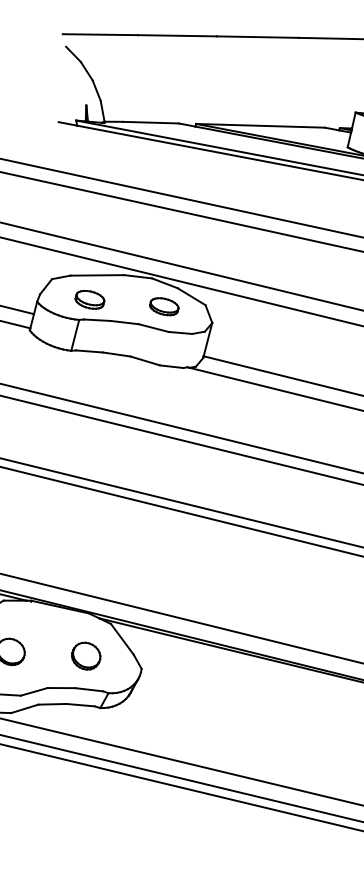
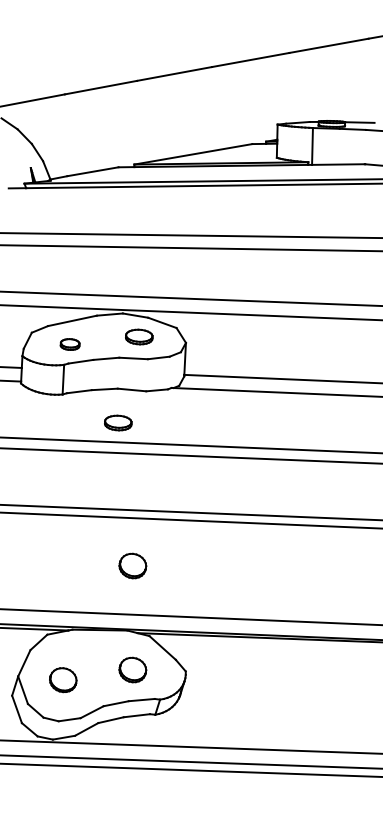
part: (89, 299) -> (69, 344), size x0.7
part: (124, 392) -> (118, 422), added
part: (108, 545) -> (132, 565), added

